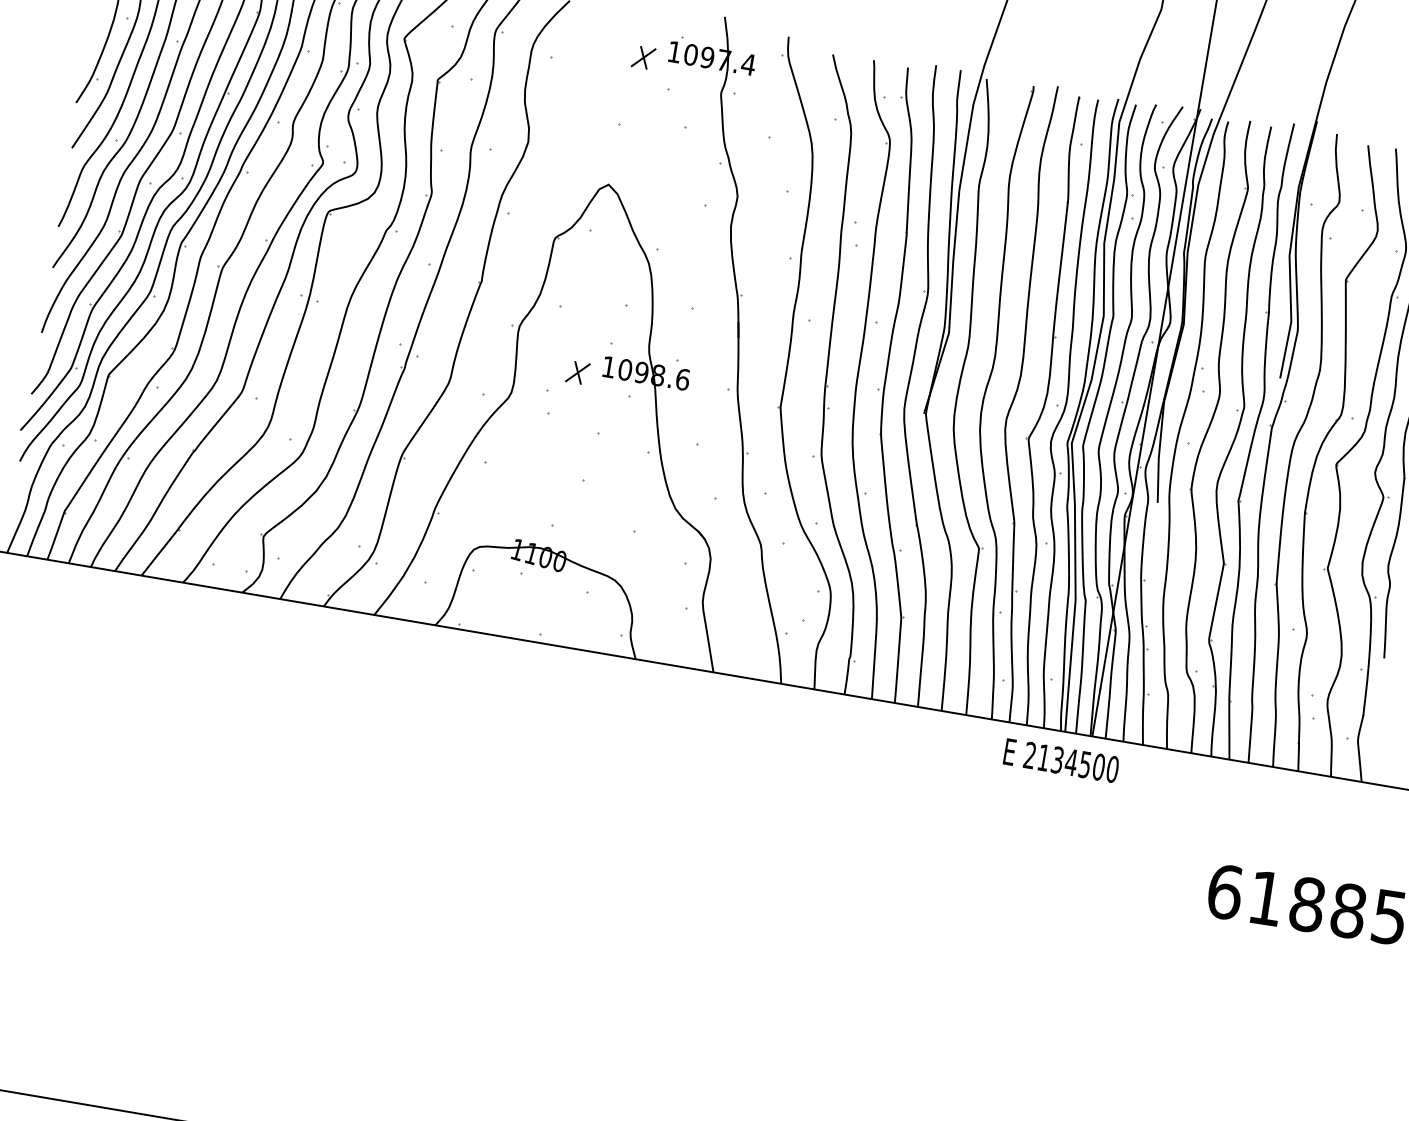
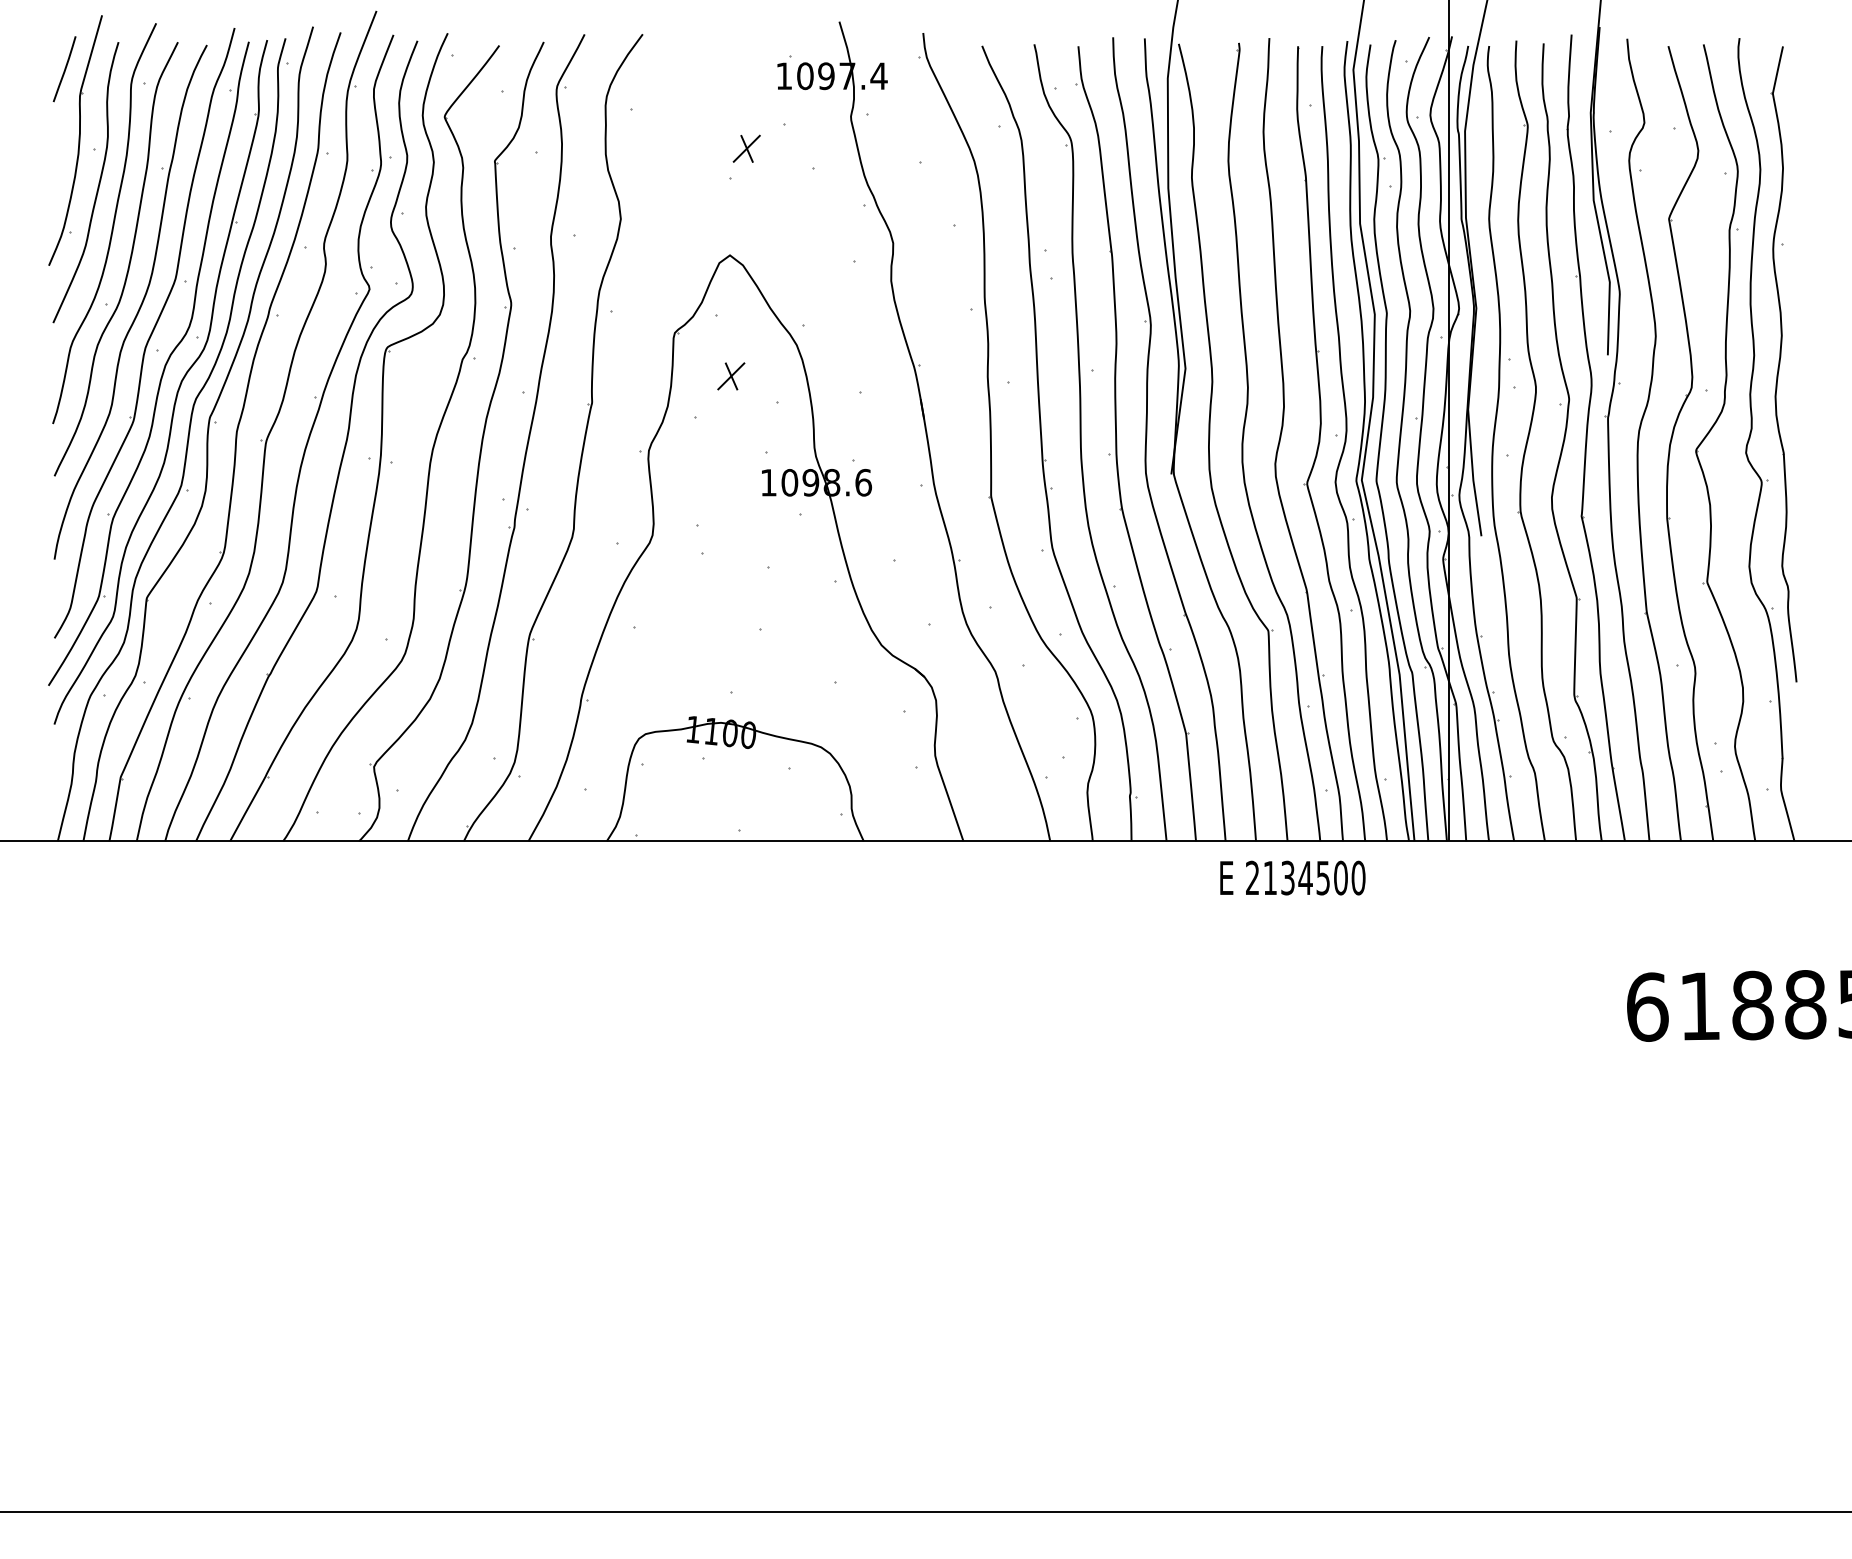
part: (643, 57) -> (746, 148), moved
part: (578, 372) -> (731, 376), moved
text: (1061, 760) -> (1292, 877), moved

